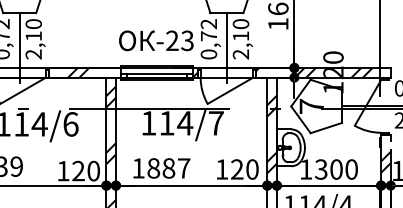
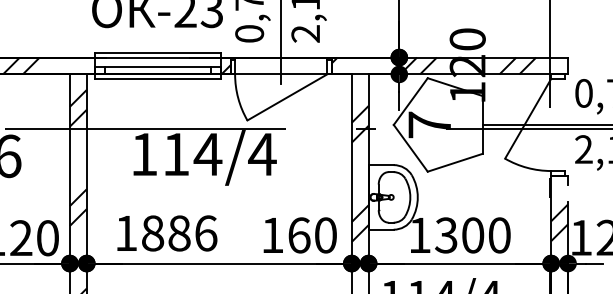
text: (216, 123) -> (262, 154), 114/7 -> 114/4
text: (184, 168) -> (206, 233), 1887 -> 1886
text: (237, 169) -> (299, 235), 120 -> 160

